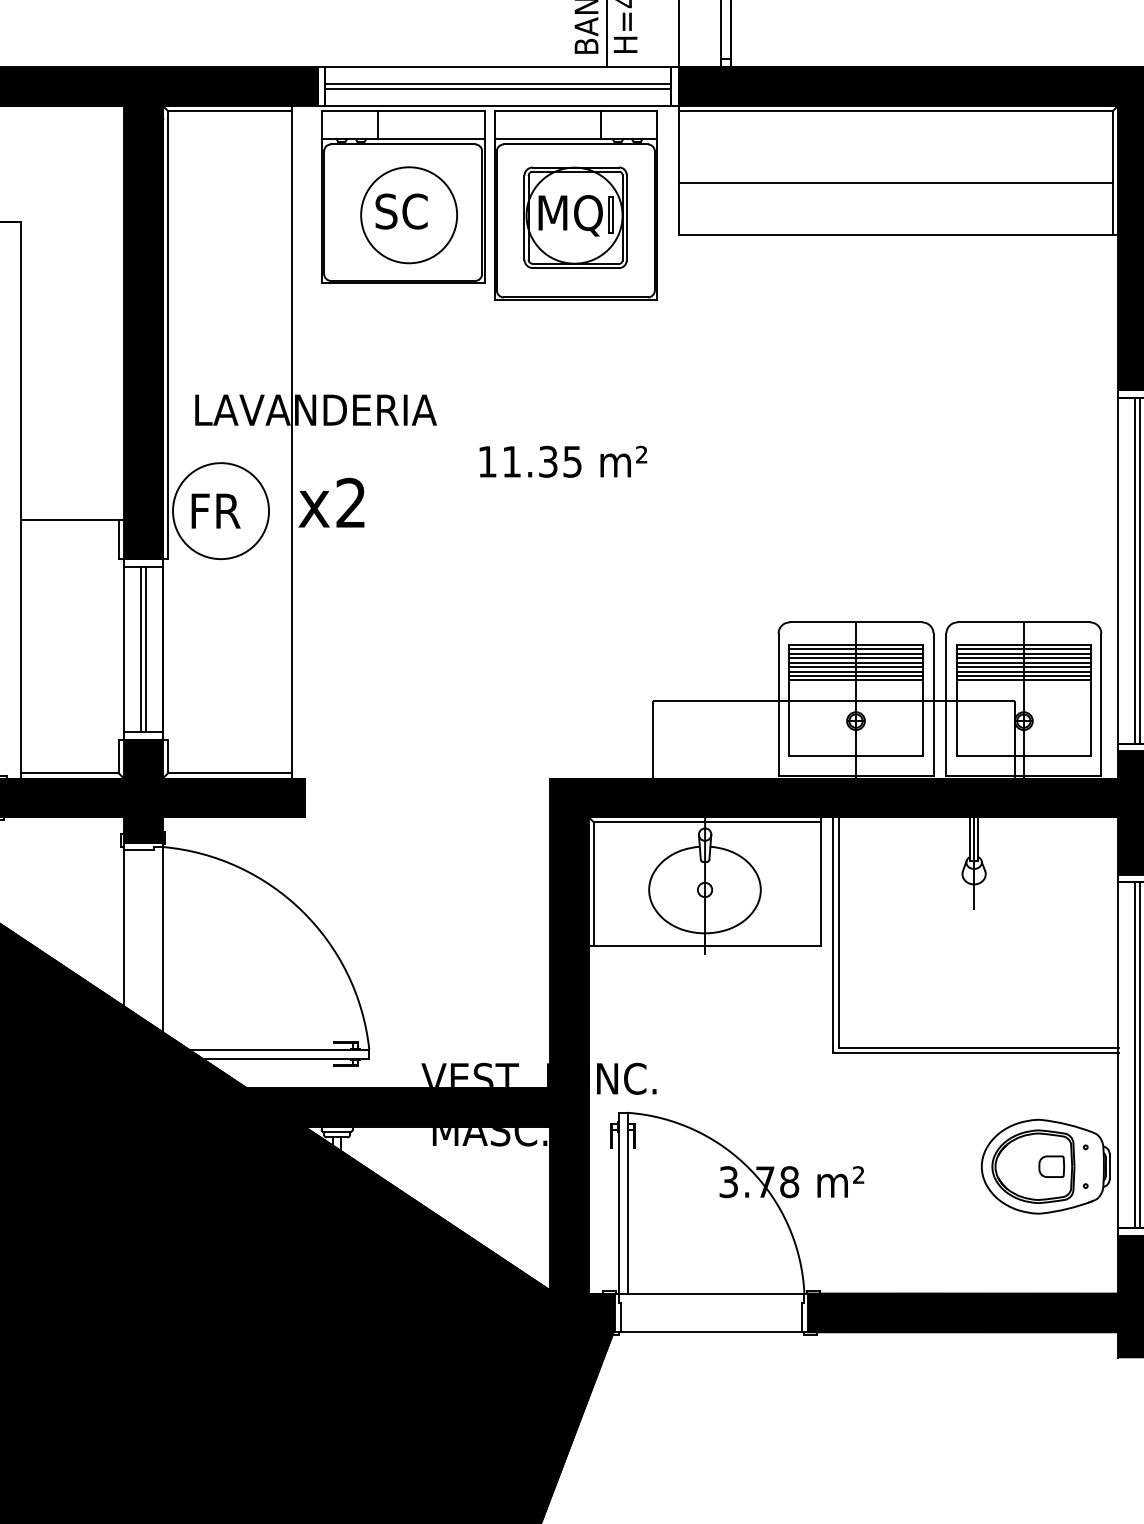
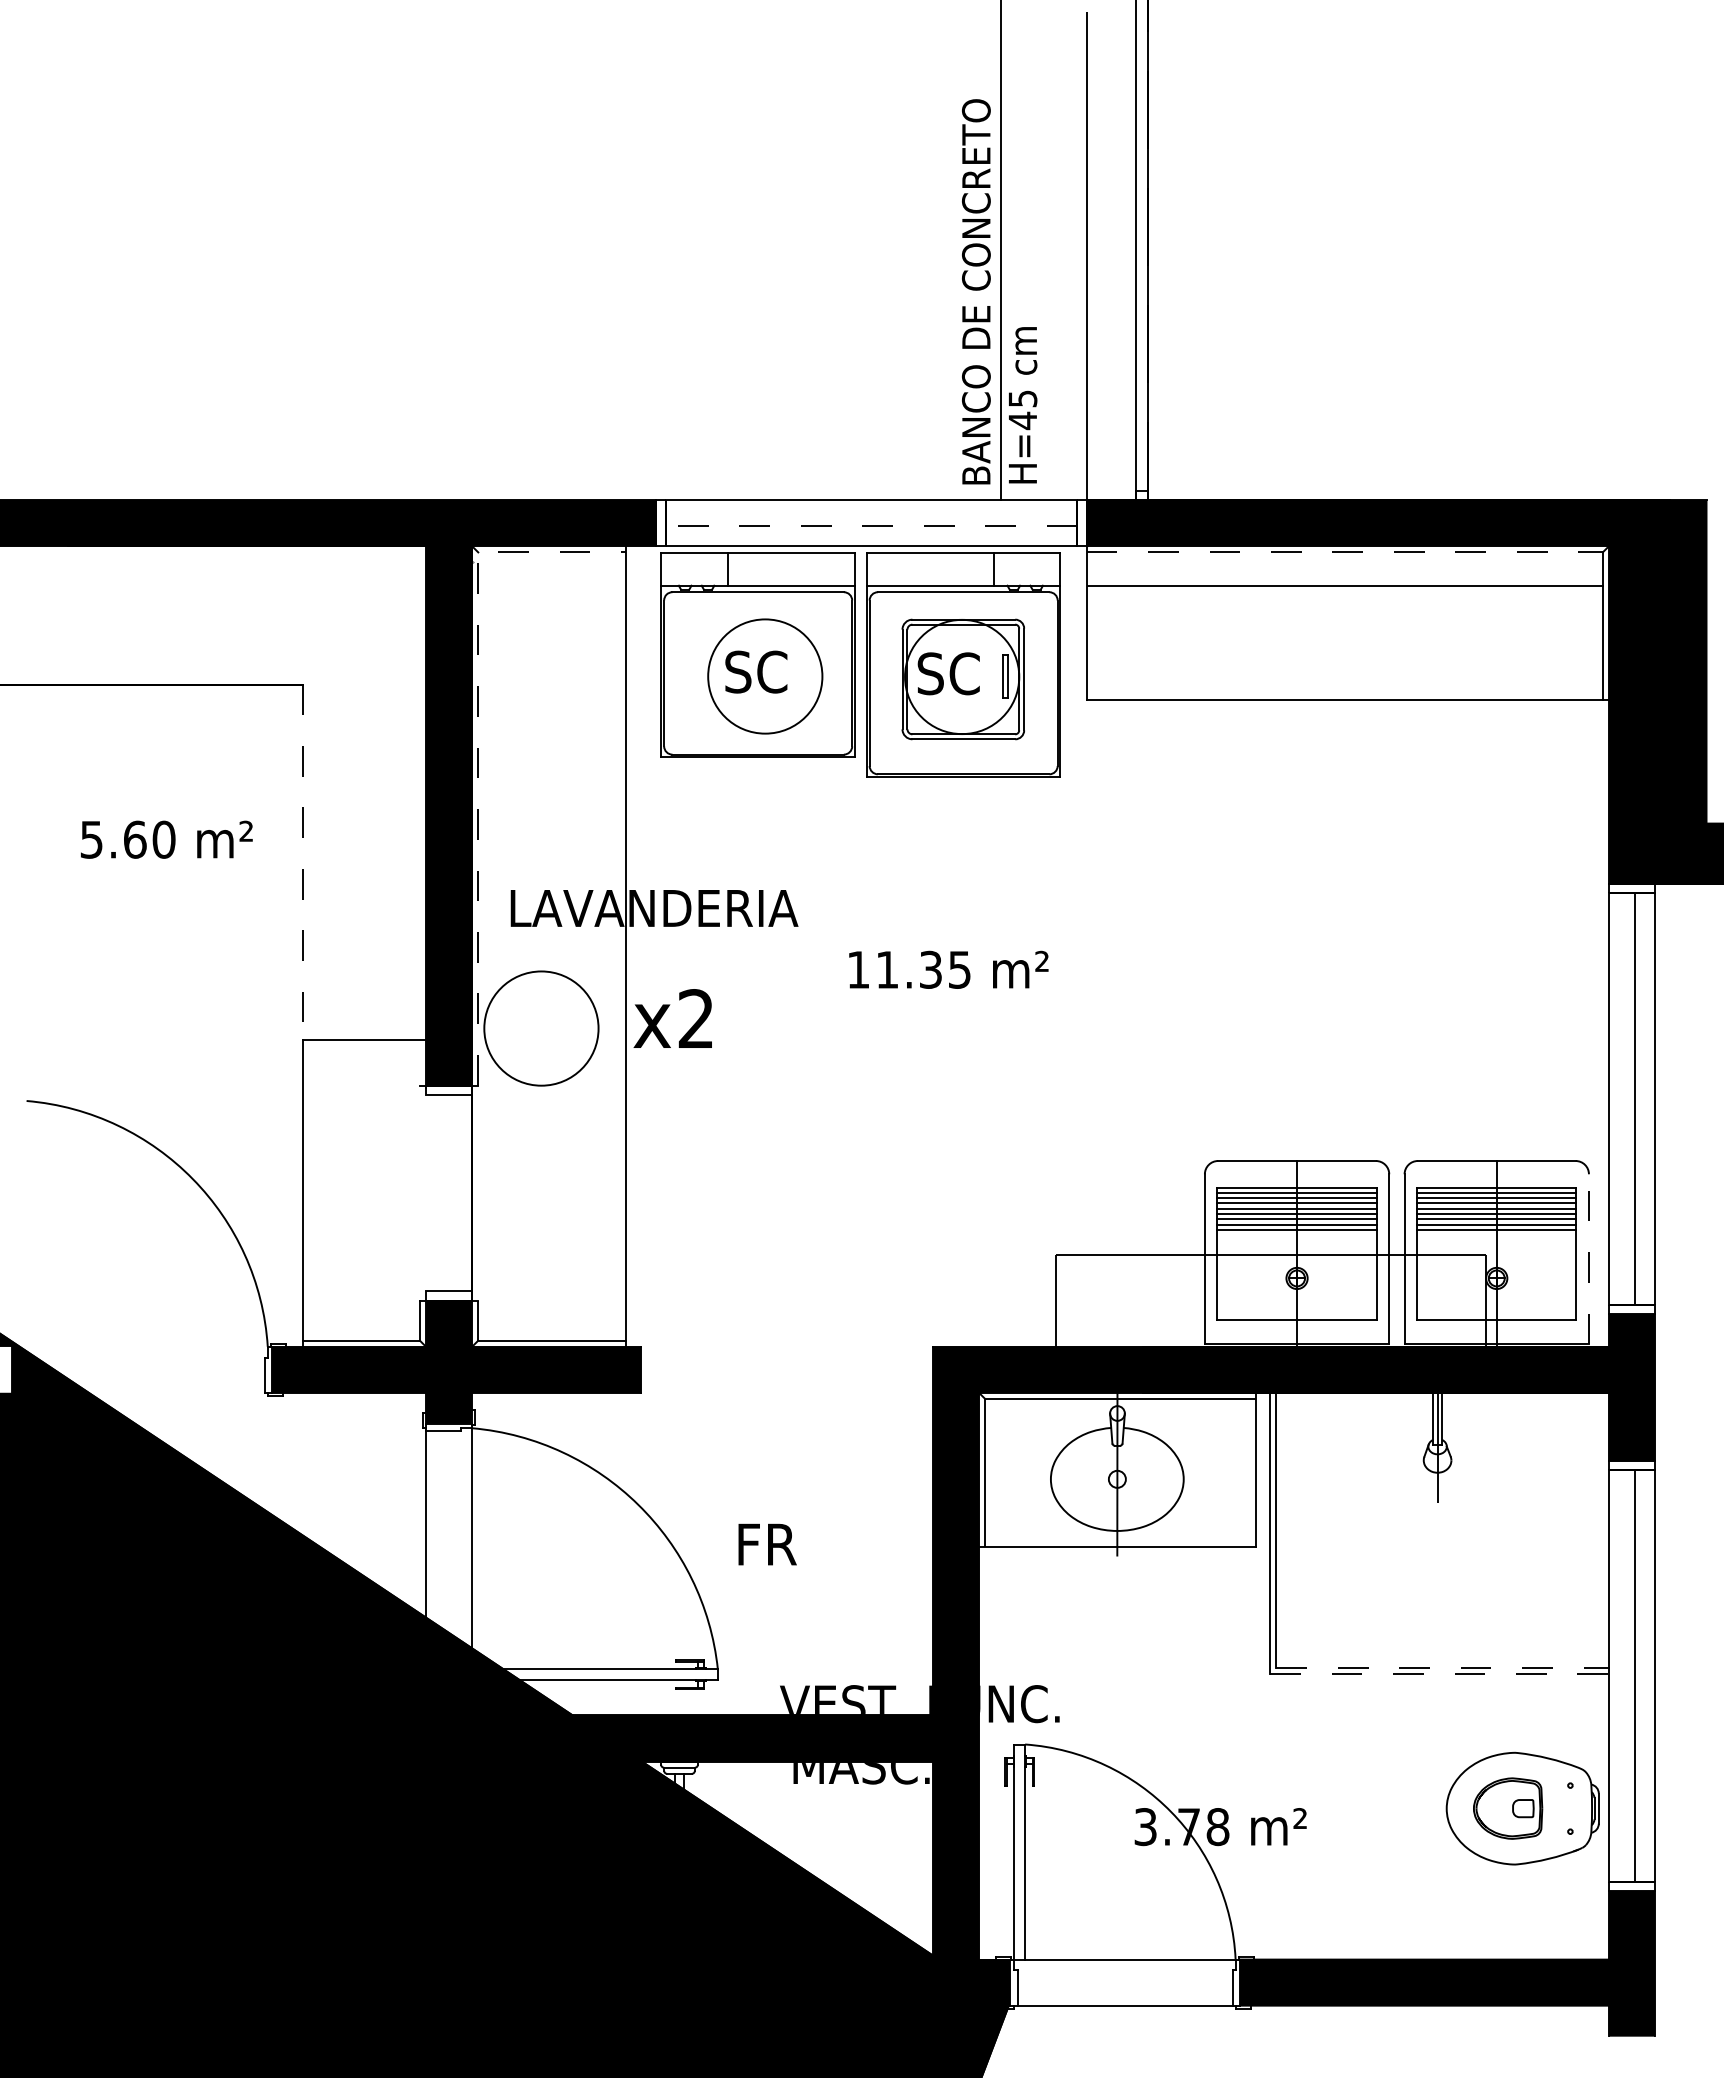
line: (498, 84) -> (871, 520), removed
line: (498, 89) -> (871, 526), solid -> dashed
line: (896, 111) -> (1345, 552), solid -> dashed
line: (896, 183) -> (1345, 586), moved
text: (569, 215) -> (956, 676), MQ -> SC
line: (168, 272) -> (478, 744), solid -> dashed
line: (21, 371) -> (303, 862), solid -> dashed
text: (216, 511) -> (767, 1544), moved
line: (118, 539) -> (419, 1062), removed
line: (1134, 570) -> (1628, 1099), removed
line: (124, 648) -> (426, 1192), removed
line: (141, 648) -> (446, 1192), removed
line: (146, 648) -> (452, 1192), removed
line: (1100, 705) -> (1588, 1259), solid -> dashed
line: (979, 1048) -> (1443, 1667), solid -> dashed
line: (975, 1053) -> (1439, 1673), solid -> dashed
line: (1134, 1055) -> (1628, 1676), removed
part: (1032, 1166) -> (1507, 1808), size x0.7

